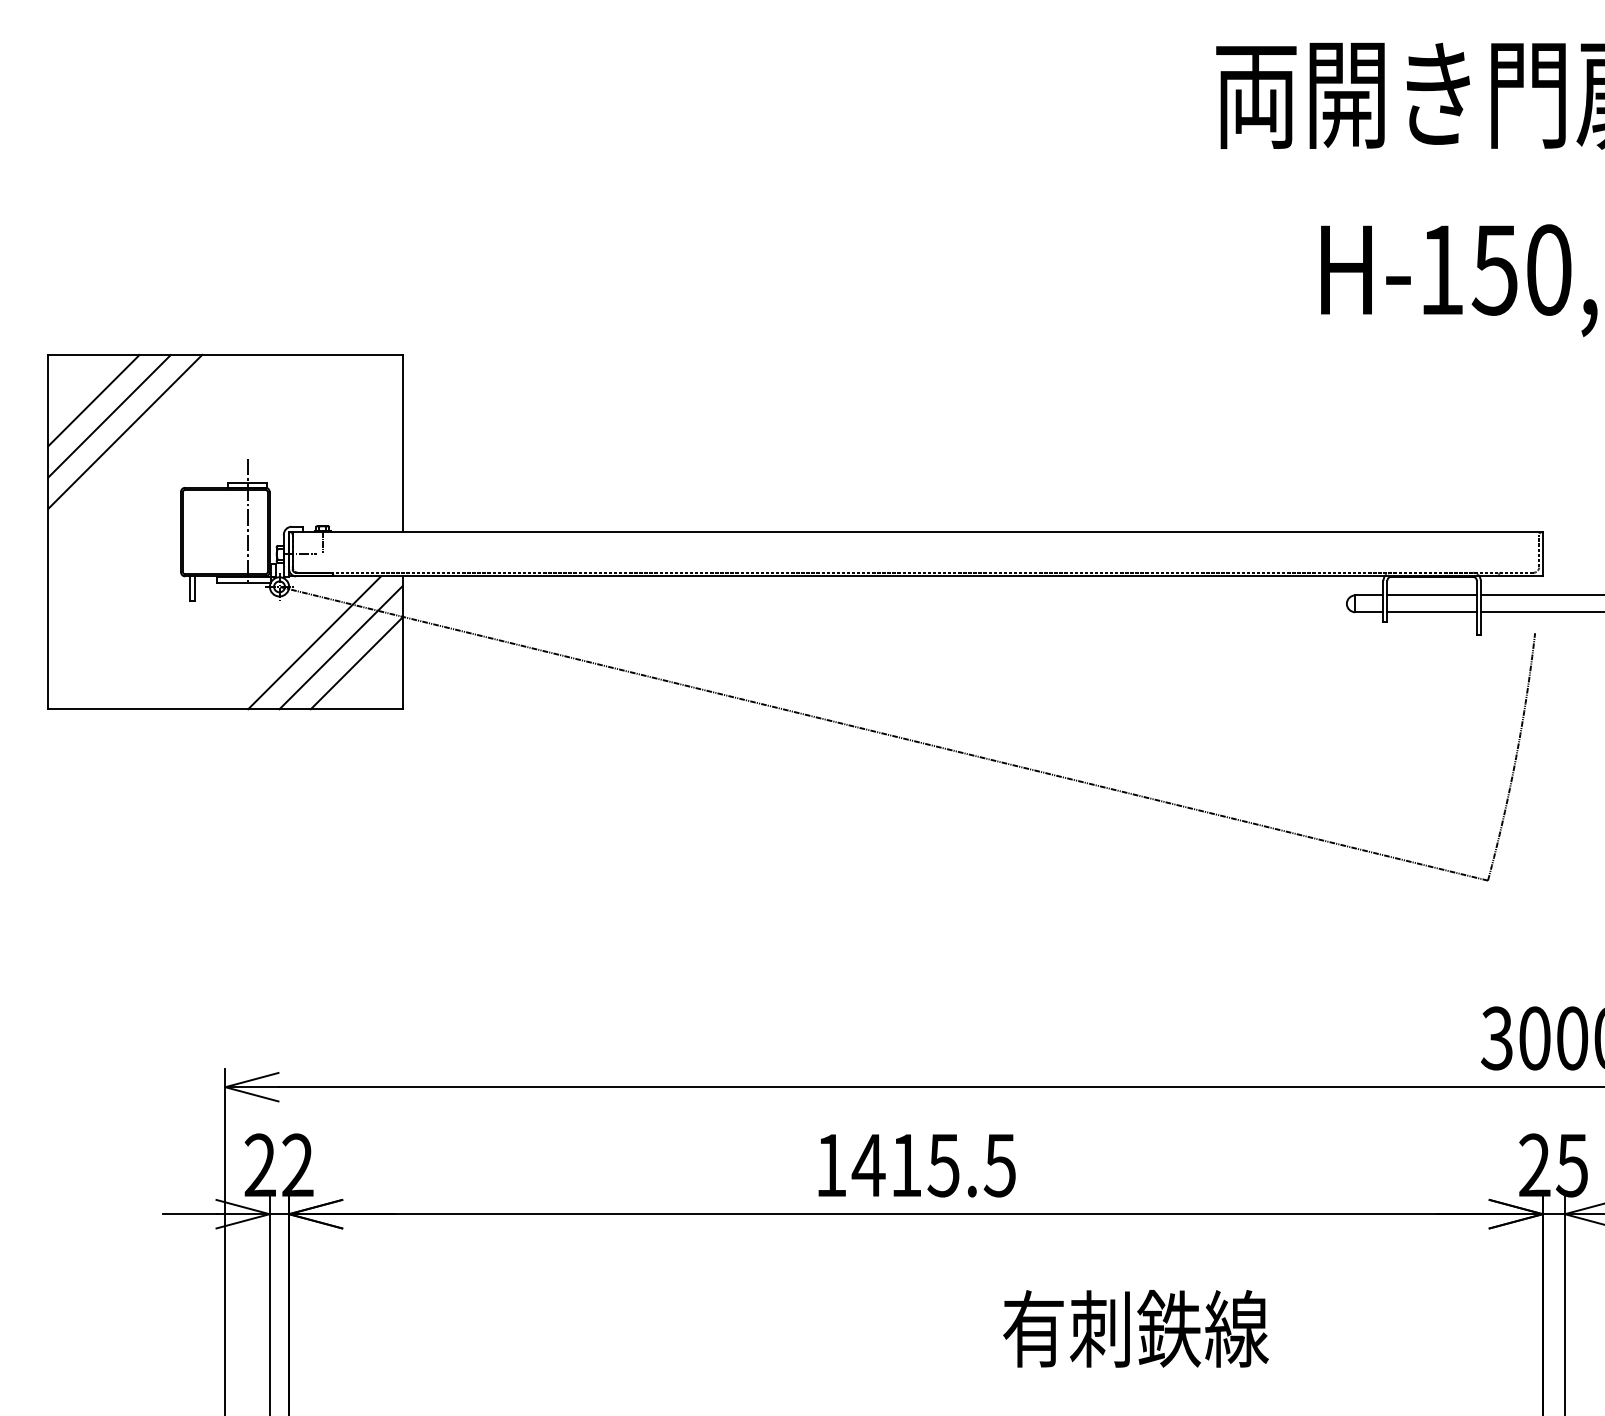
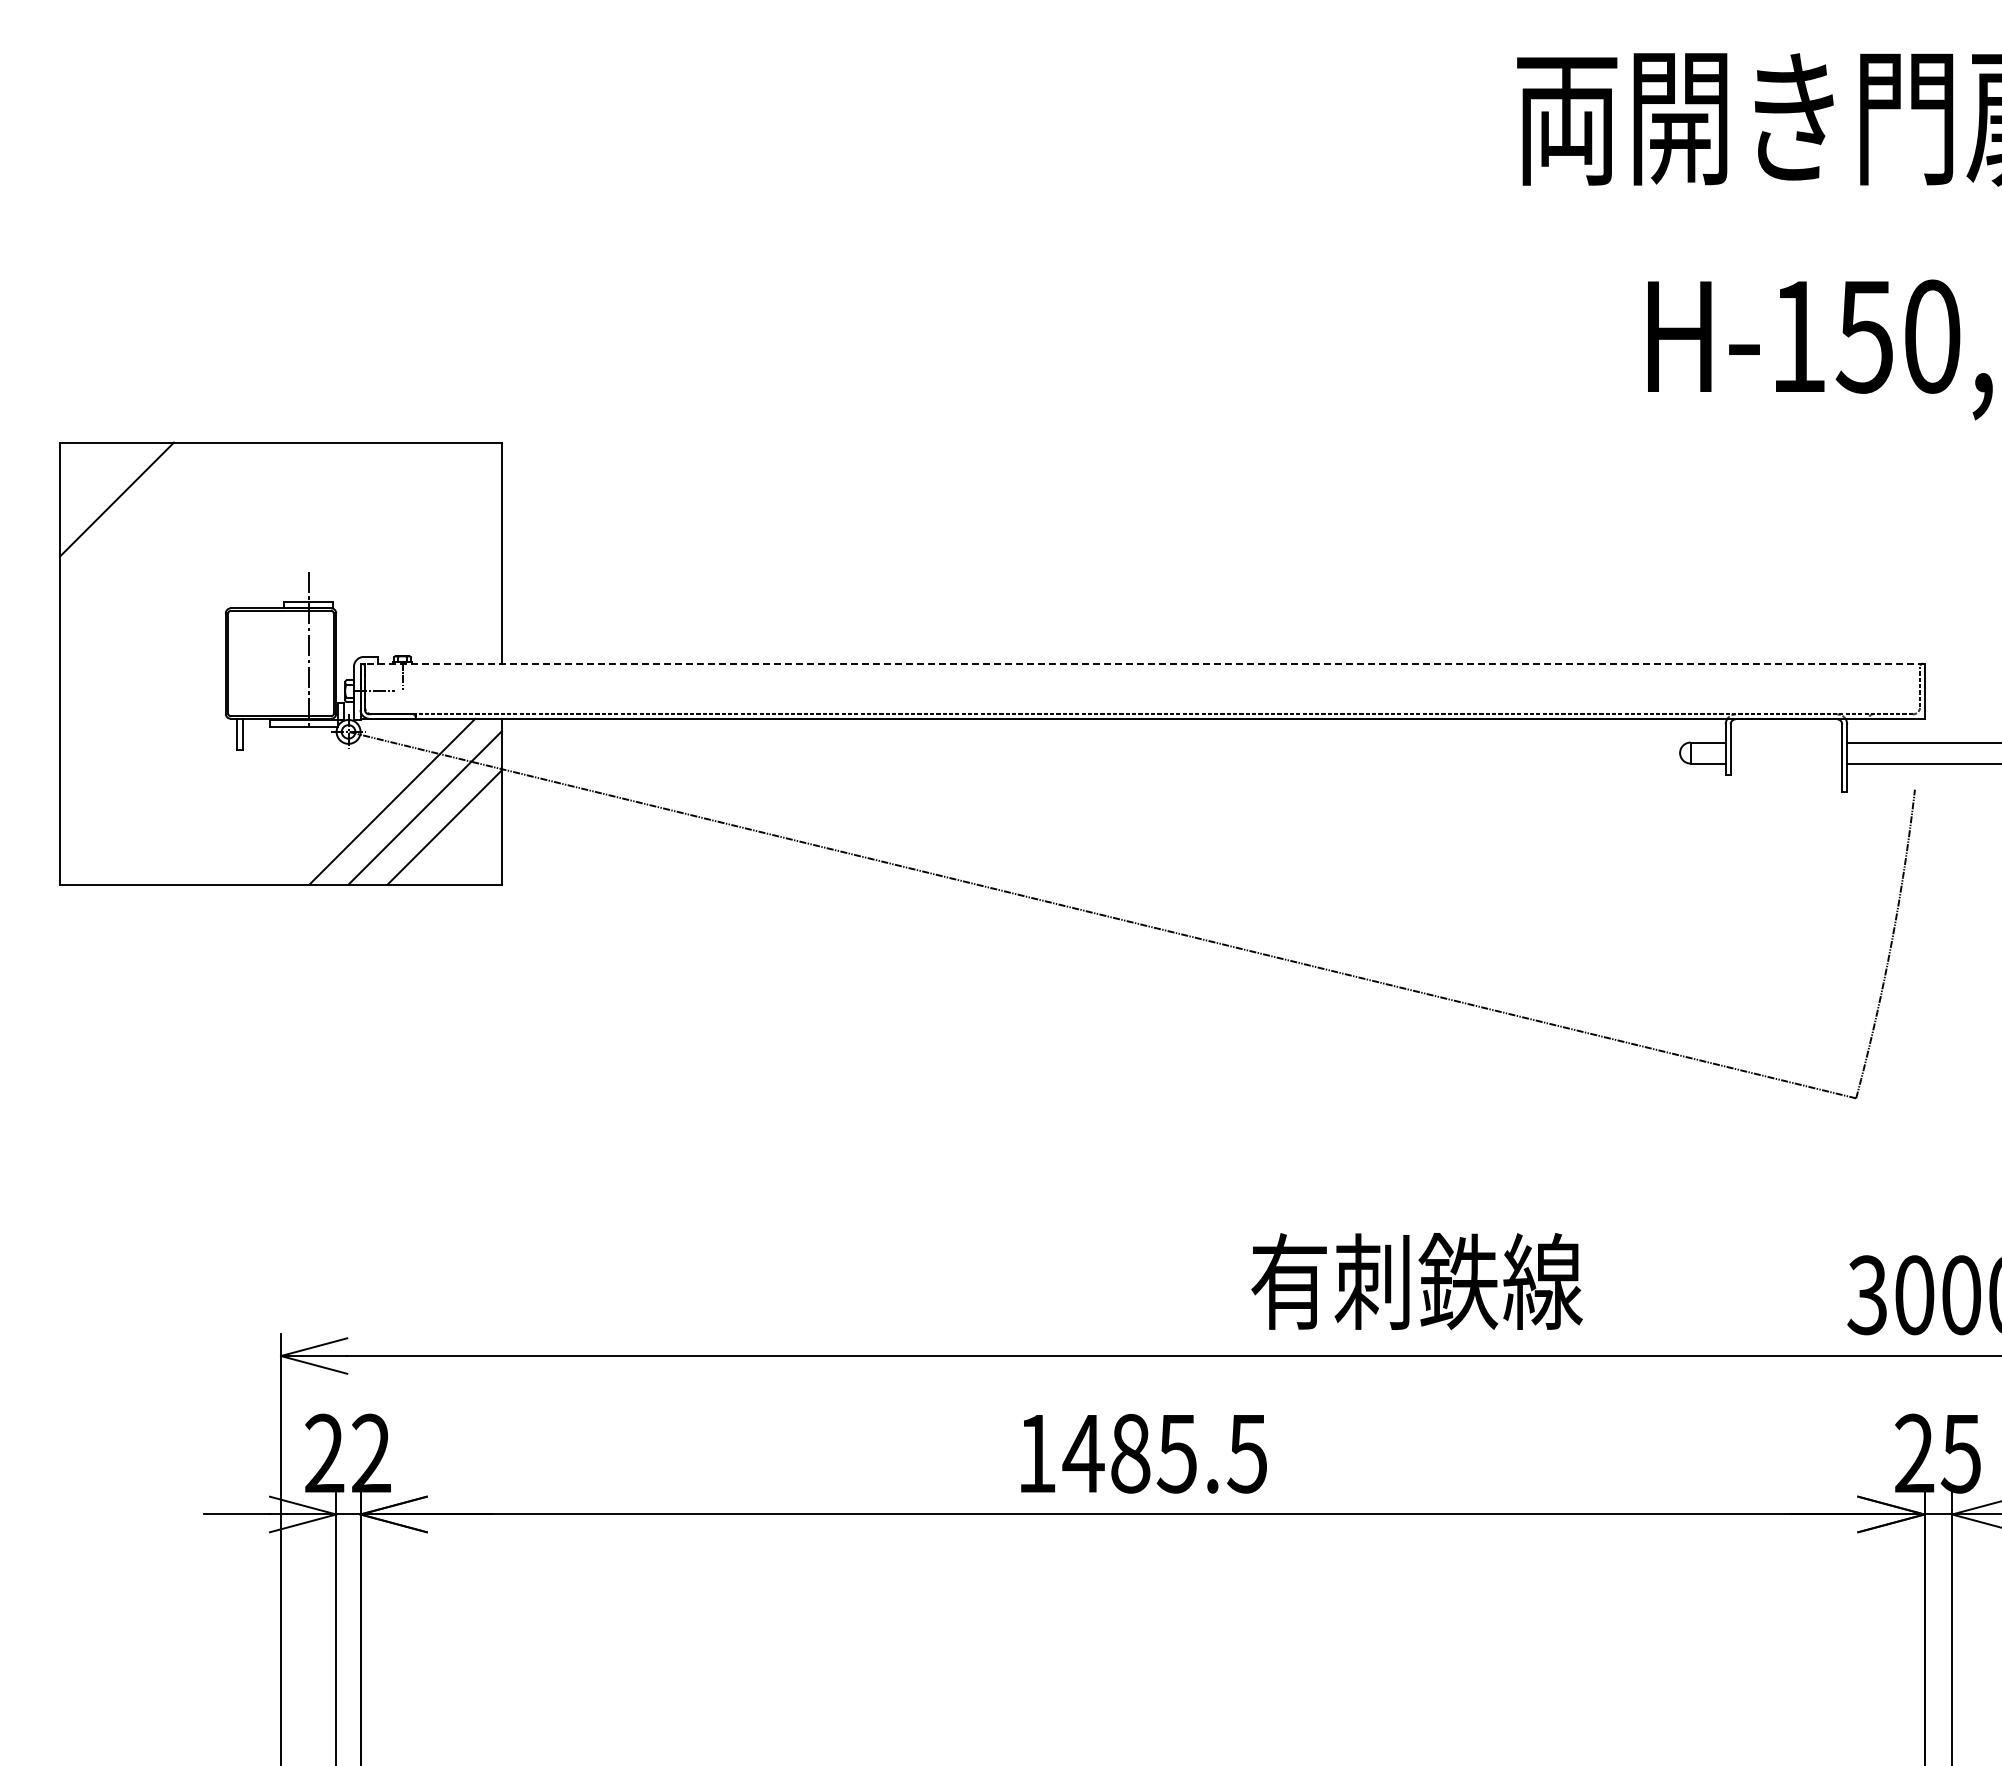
line: (109, 415) -> (136, 518), removed
line: (125, 431) -> (156, 538), removed
line: (915, 532) -> (1142, 663), solid -> dashed
line: (1432, 595) -> (1786, 742), removed
line: (1432, 612) -> (1786, 763), removed
text: (906, 1165) -> (1130, 1453), 1415.5 -> 1485.5
text: (1135, 1328) -> (1416, 1281), moved

